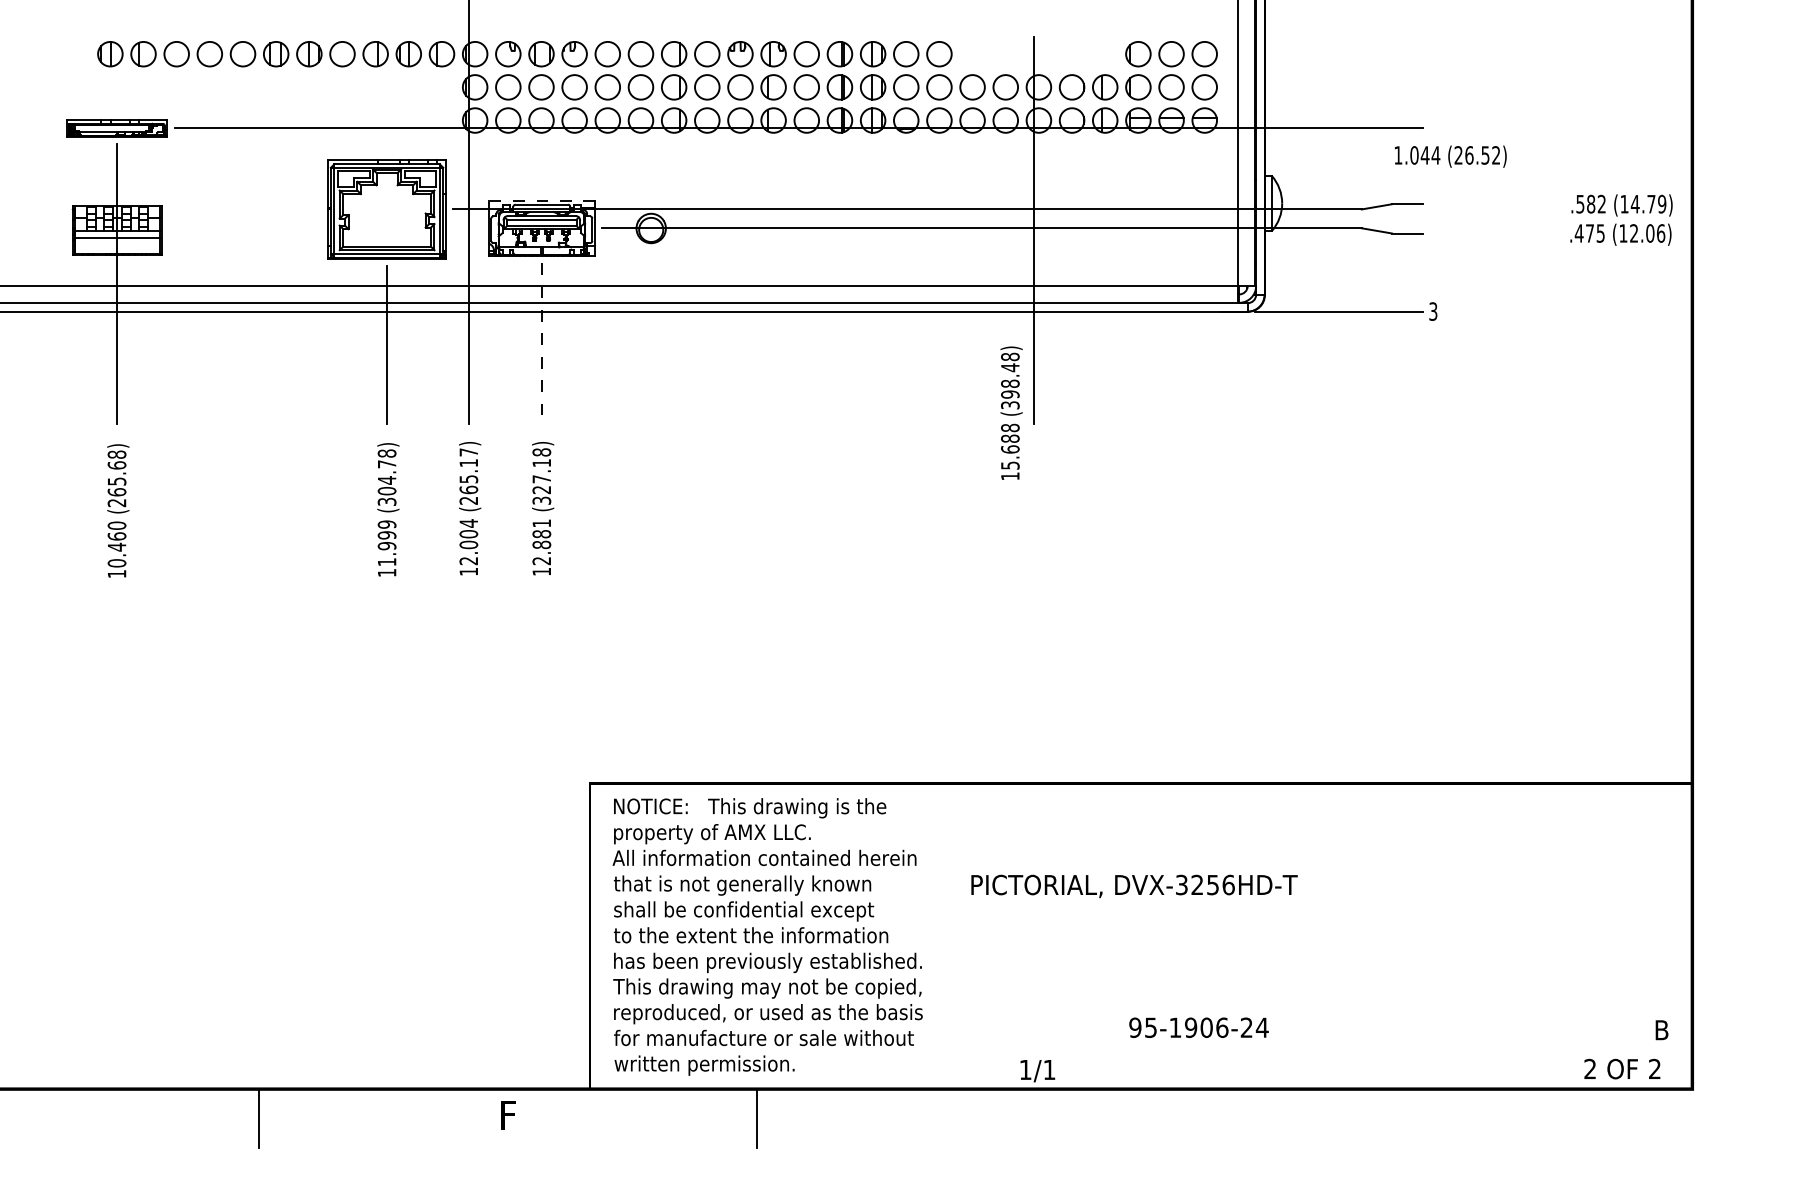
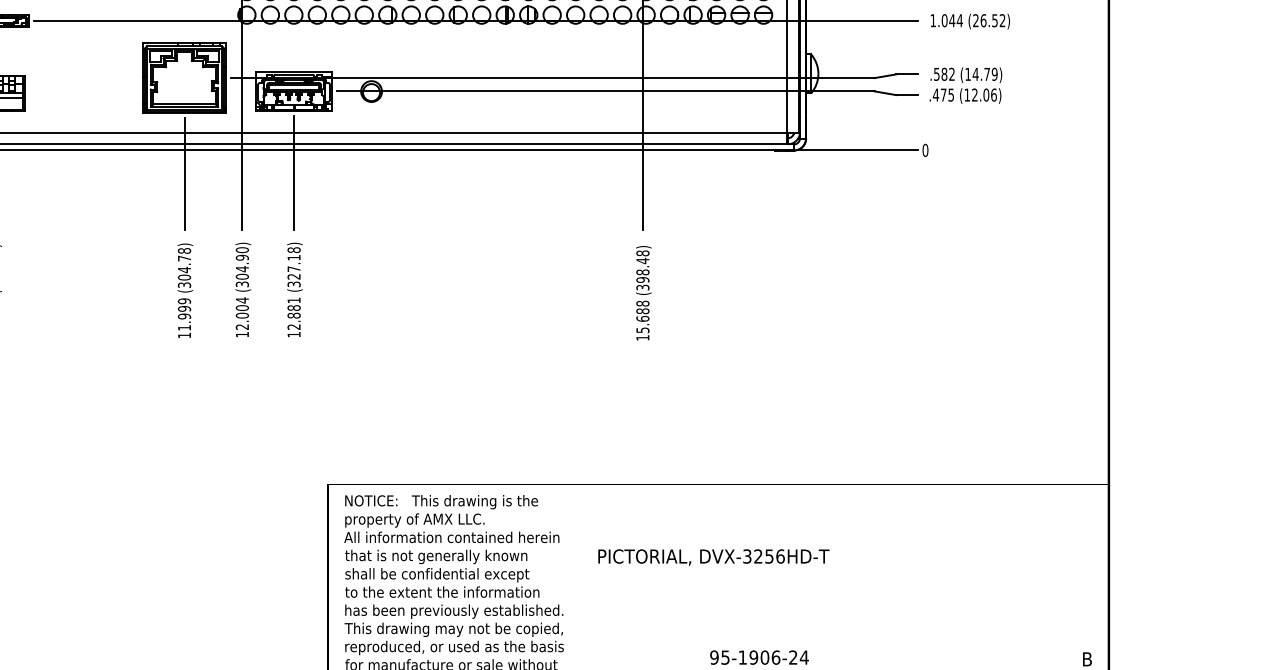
text: (1450, 156) -> (970, 21), moved
line: (541, 200) -> (293, 71), dashed -> solid
text: (1621, 219) -> (965, 85), moved
text: (1433, 311) -> (925, 150), 3 -> 0
line: (541, 343) -> (293, 173), dashed -> solid
text: (1011, 412) -> (643, 292), moved
text: (468, 476) -> (242, 267), (265.17) -> (304.90)

